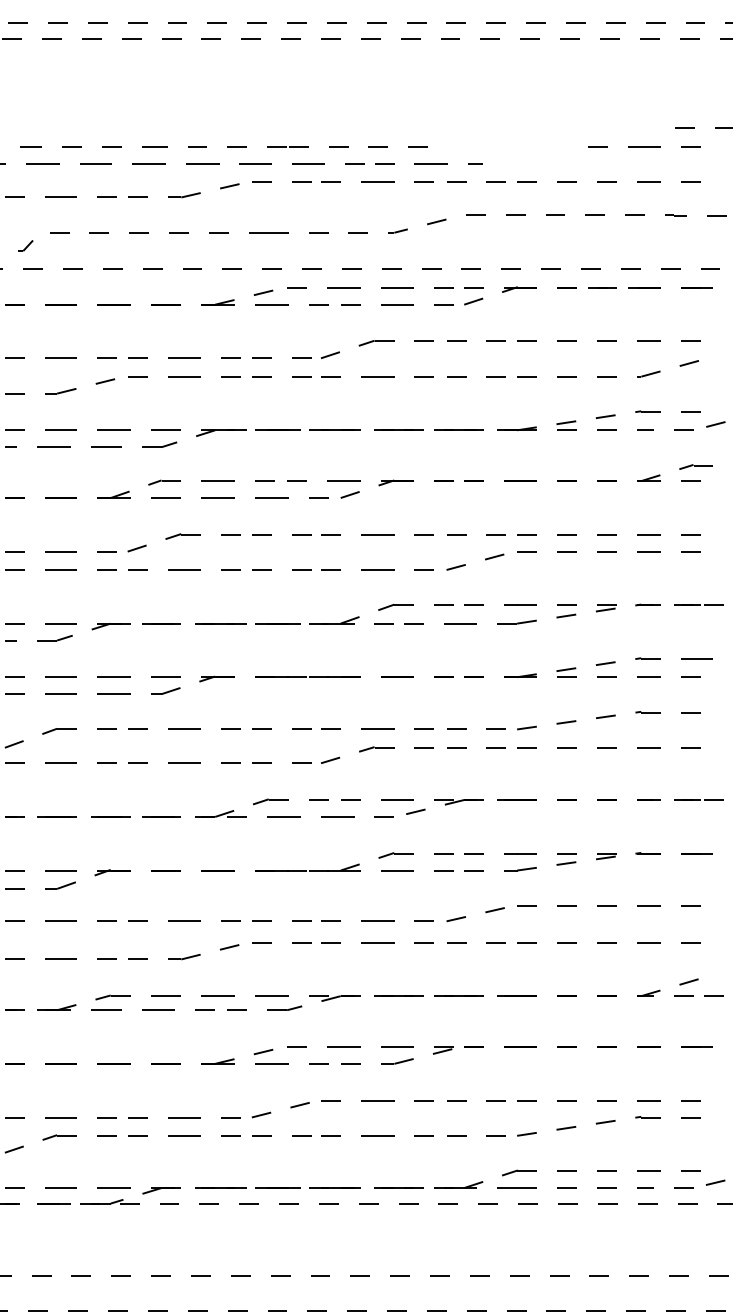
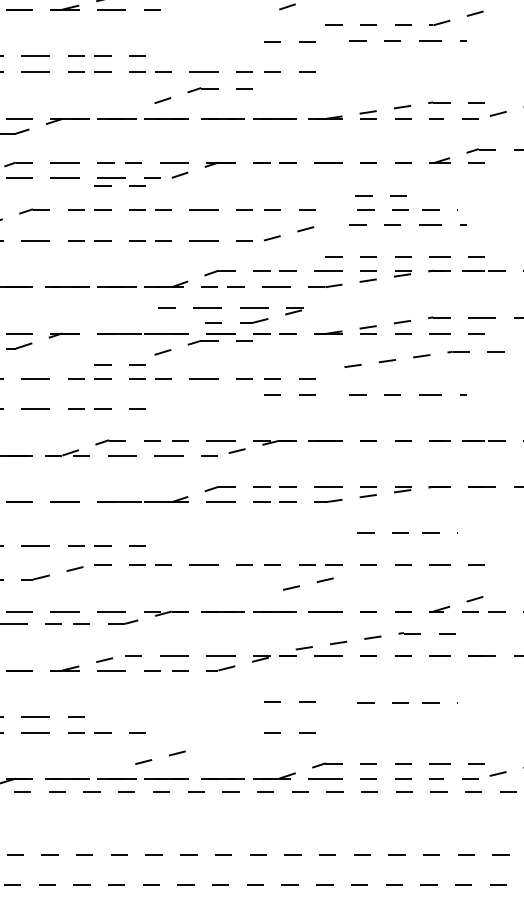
line: (397, 304) -> (221, 9), removed
part: (608, 340) -> (404, 40), size x0.7
part: (376, 341) -> (202, 88), moved
part: (607, 376) -> (404, 25), moved
line: (271, 507) -> (111, 186), added
line: (571, 517) -> (372, 194), added
part: (608, 534) -> (404, 209), size x0.6
part: (608, 551) -> (404, 224), size x0.7
part: (608, 588) -> (404, 256), added
part: (398, 648) -> (222, 308), added
line: (271, 712) -> (111, 364), added
part: (608, 720) -> (424, 359), moved
part: (608, 747) -> (404, 395), size x0.7
part: (376, 754) -> (202, 347), moved
part: (608, 905) -> (404, 532), size x0.6
line: (485, 913) -> (316, 583), moved
line: (377, 920) -> (203, 545), removed
line: (377, 1100) -> (203, 702), removed
part: (608, 1100) -> (404, 702), size x0.6
line: (271, 1112) -> (152, 759), moved
part: (608, 1126) -> (375, 641), moved
line: (377, 1135) -> (203, 732), removed

